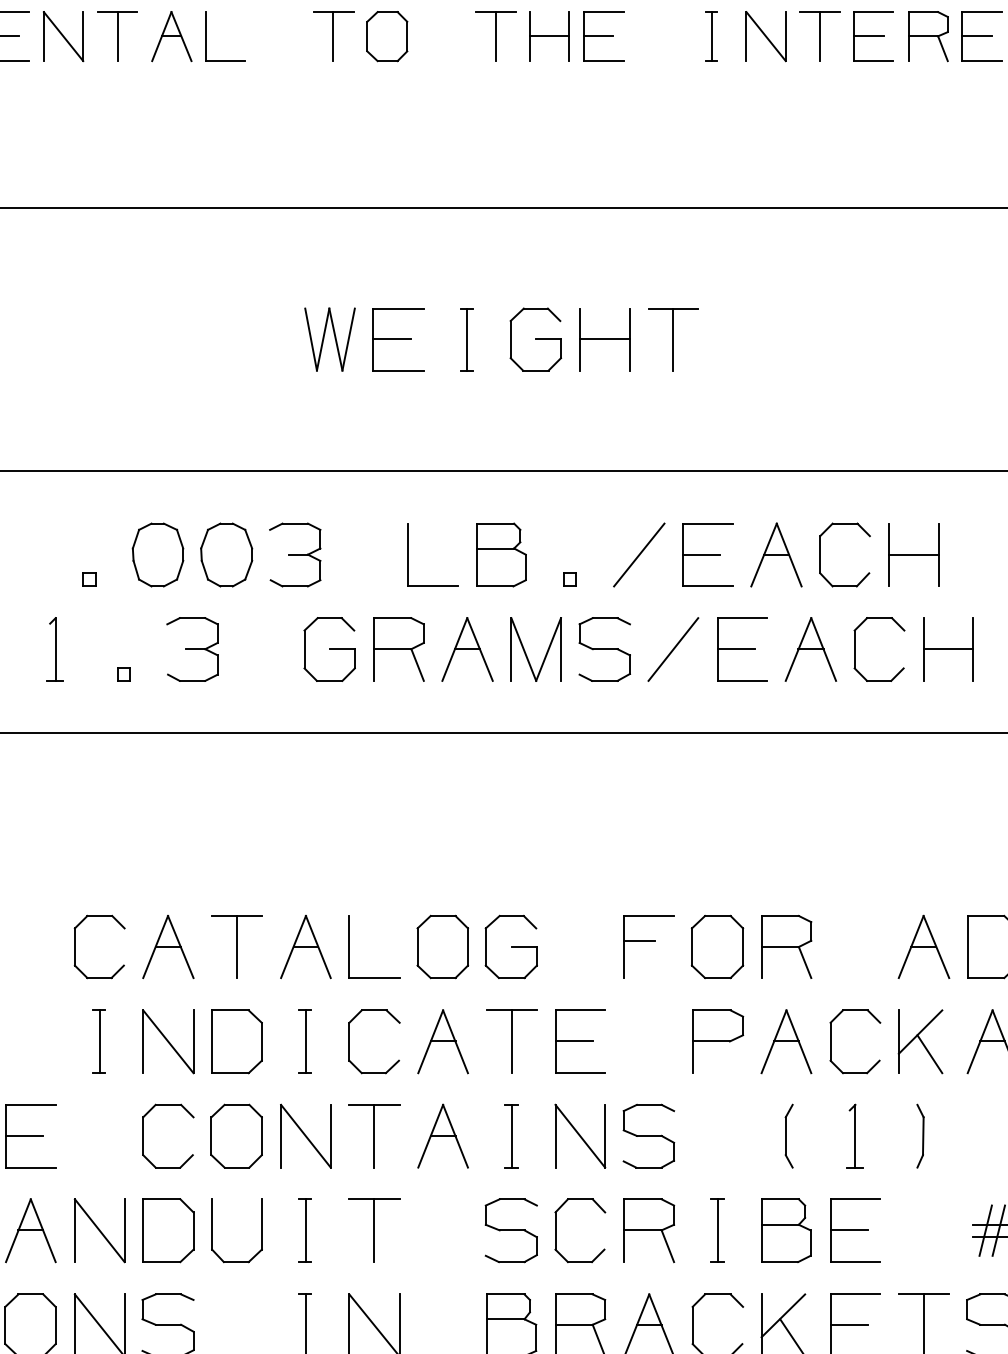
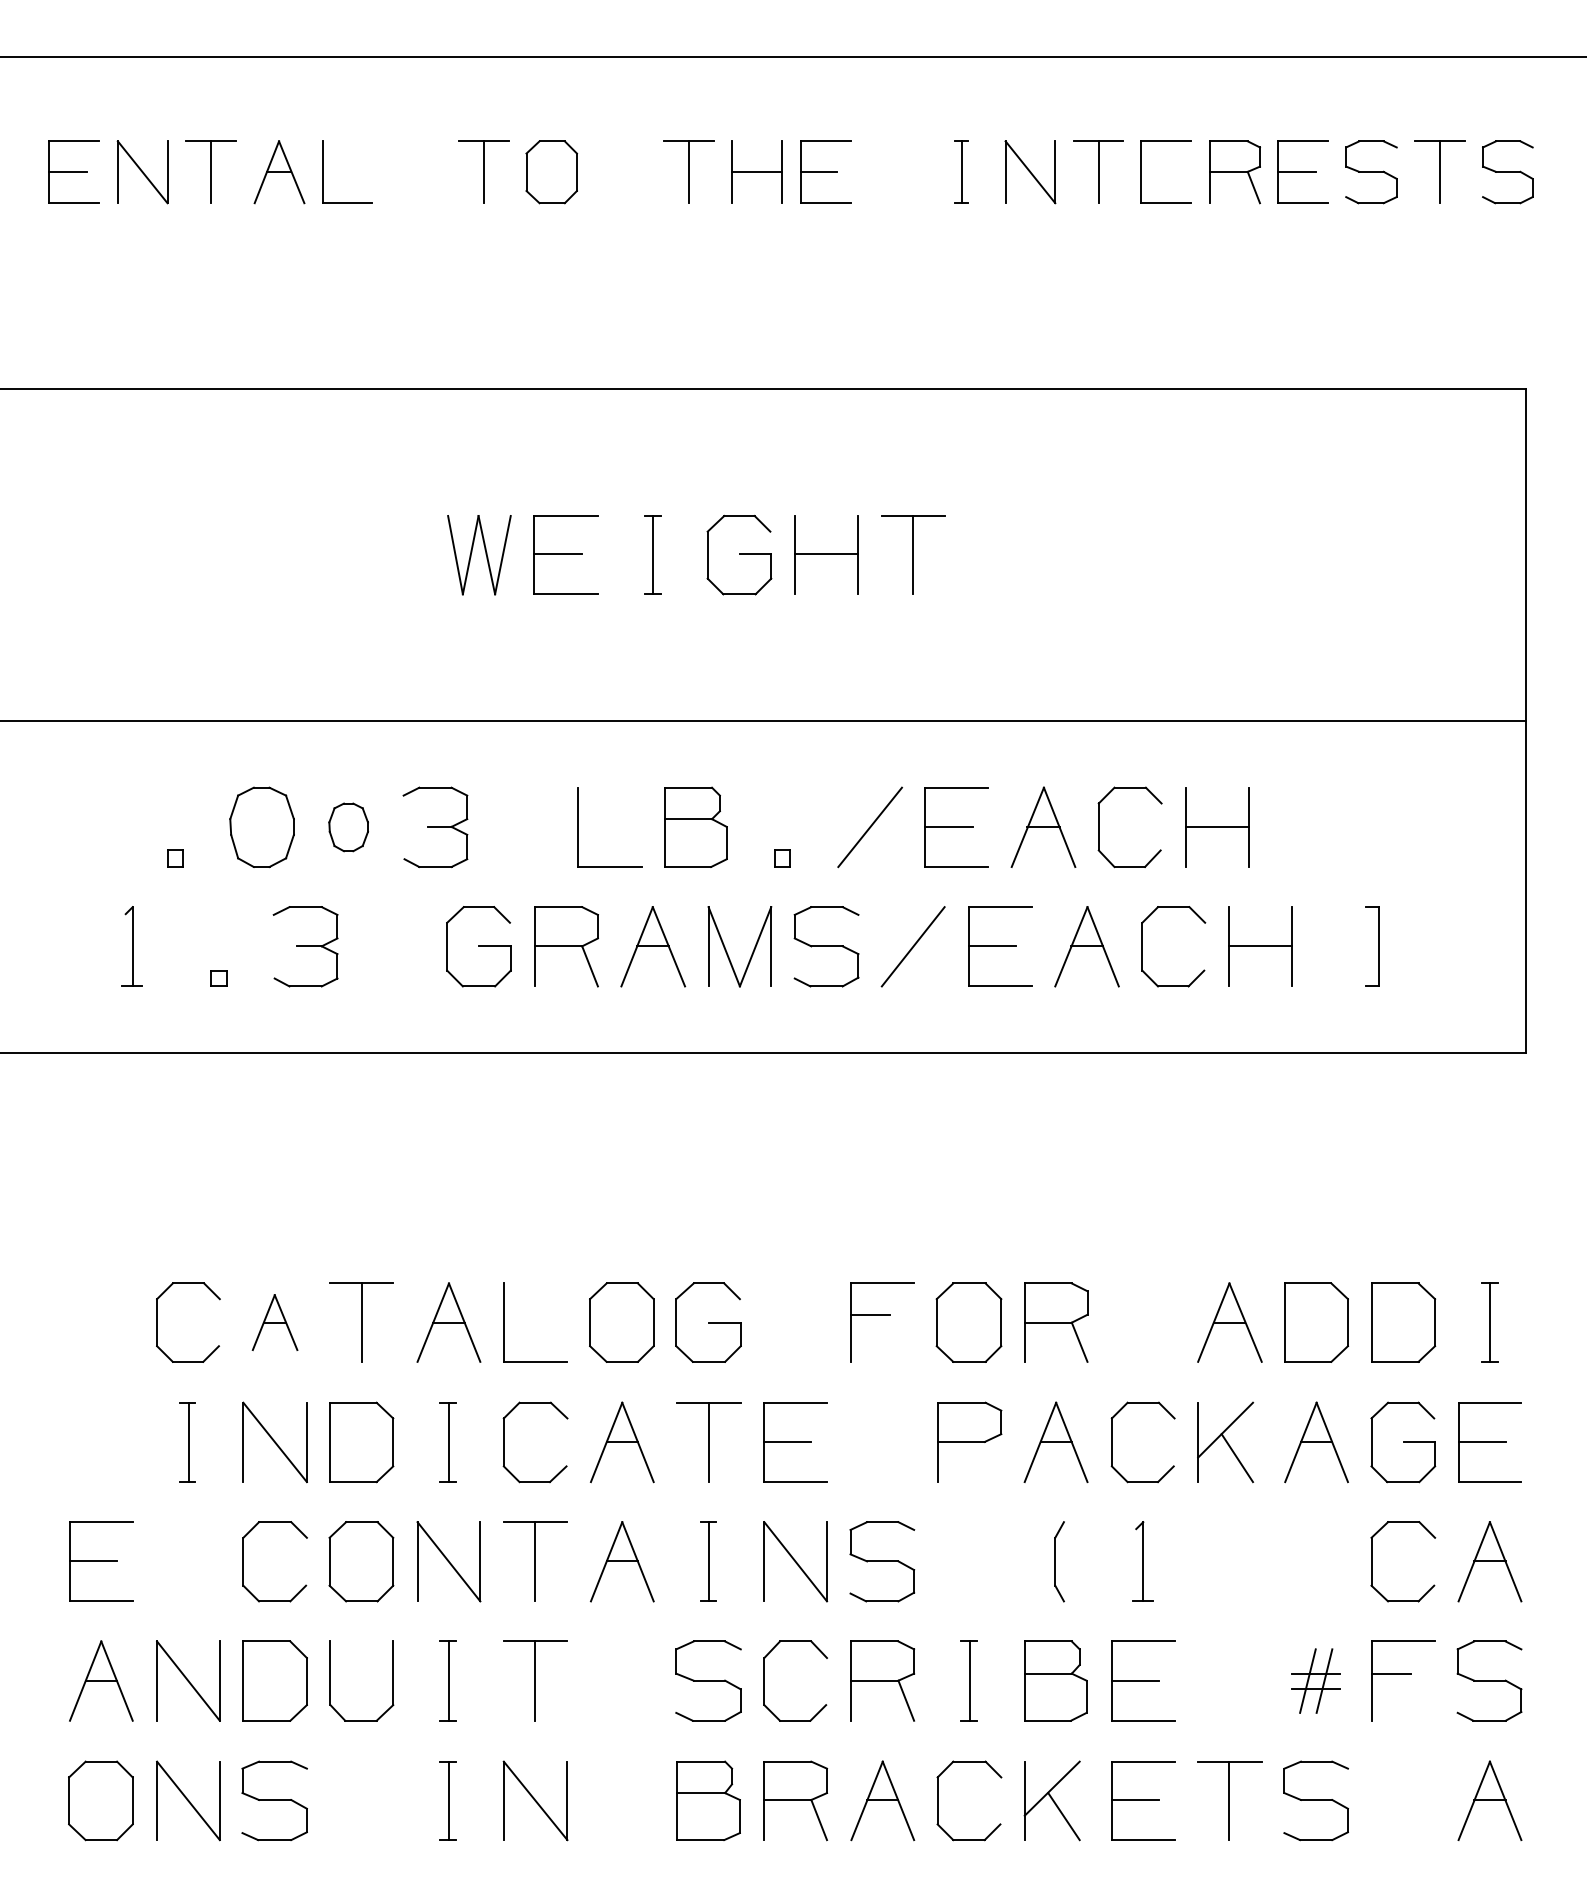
line: (869, 35) -> (1160, 171), removed
part: (226, 555) -> (348, 827), size x0.6
part: (167, 946) -> (274, 1322), size x0.7
part: (920, 1136) -> (1225, 1561), removed

